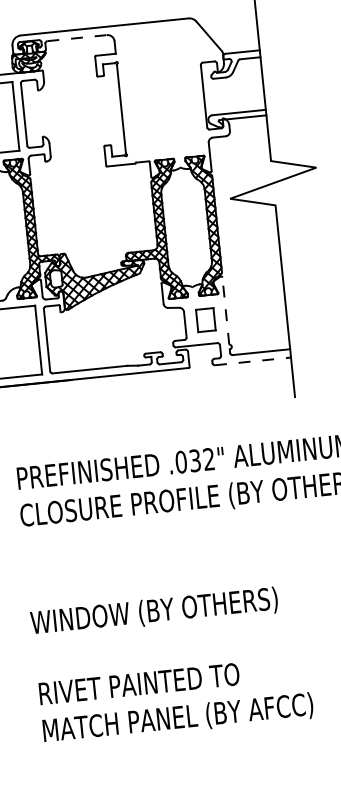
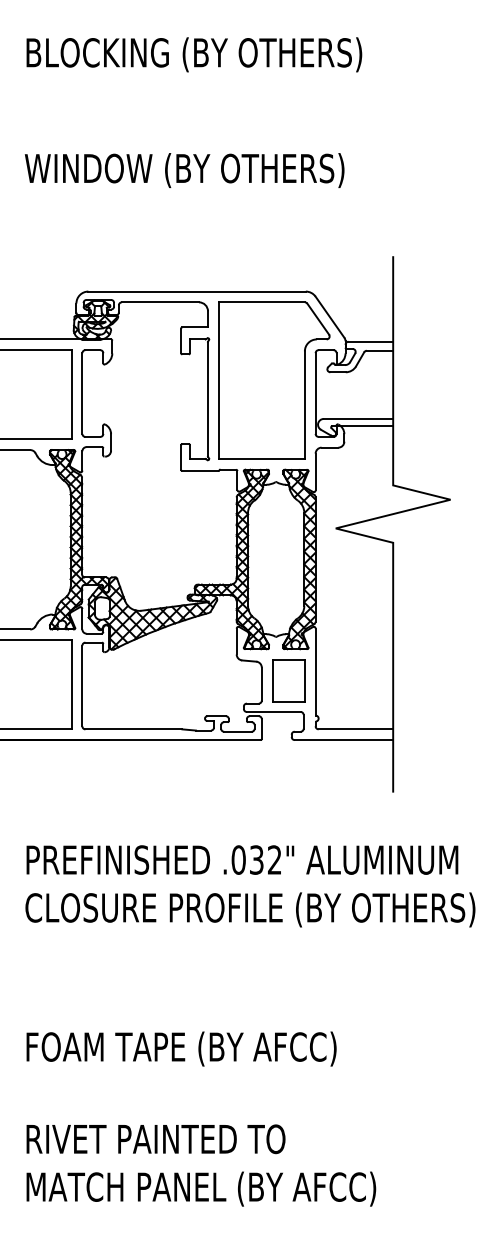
line: (77, 38) -> (160, 302), dashed -> solid
part: (171, 89) -> (274, 380), added
line: (225, 310) -> (315, 671), dashed -> solid
part: (205, 319) -> (288, 680), size x1.43
line: (253, 361) -> (344, 740), dashed -> solid
text: (154, 611) -> (184, 1048), WINDOW (BY OTHERS) -> FOAM TAPE (BY AFCC)

